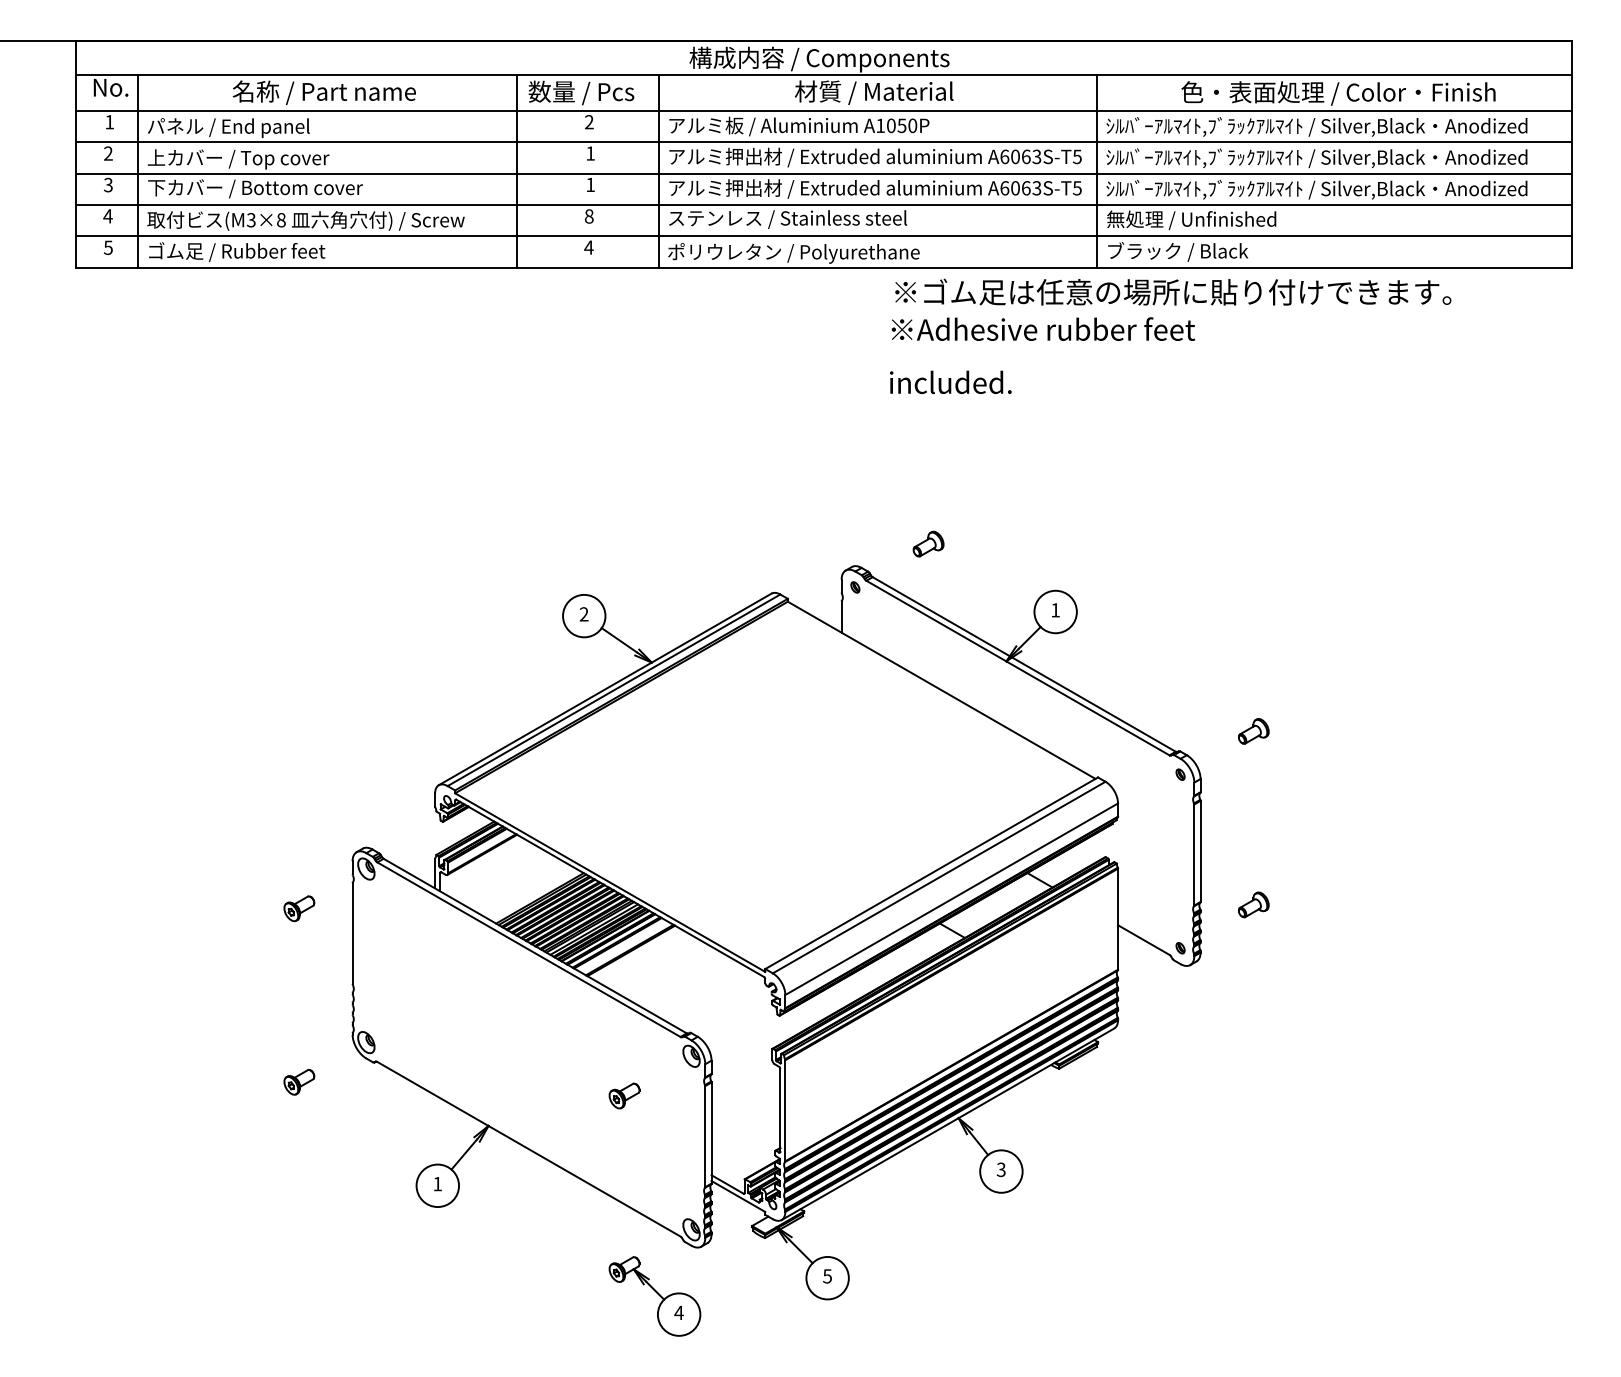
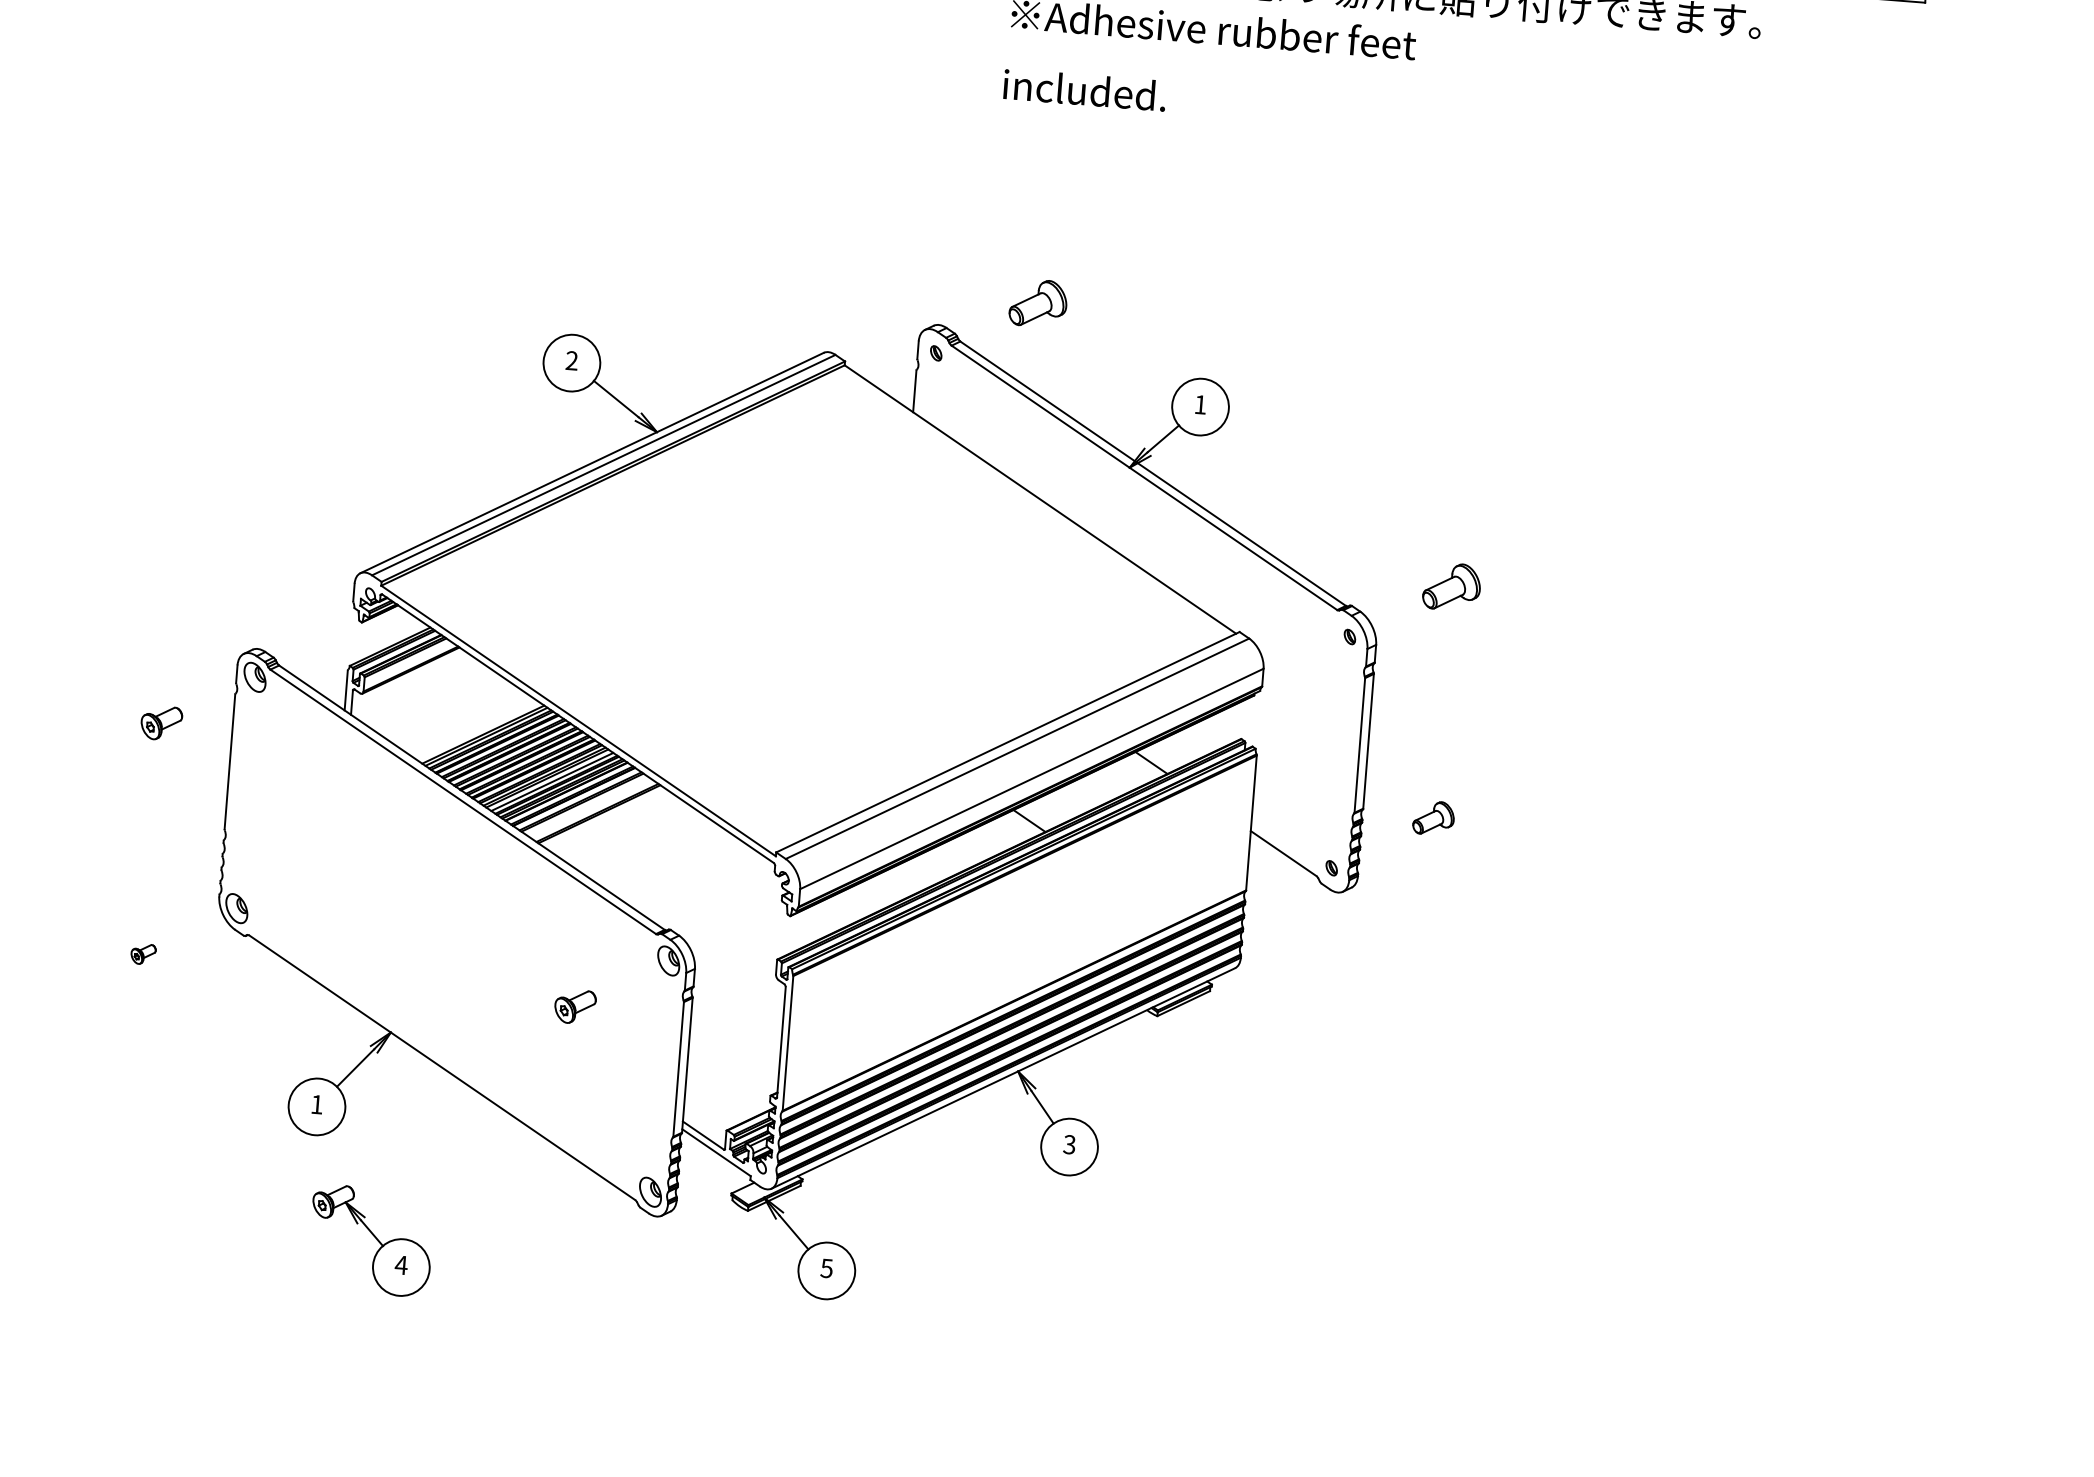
part: (928, 543) -> (1038, 302), size x1.4
part: (1253, 731) -> (1451, 587), size x1.4
part: (299, 1081) -> (143, 953), size x0.6
part: (654, 1296) -> (370, 1240), moved

